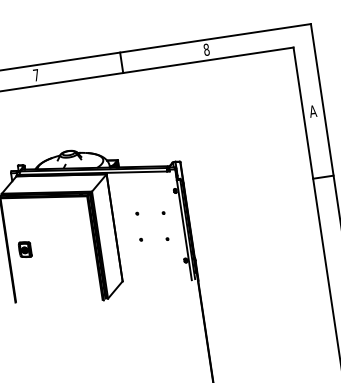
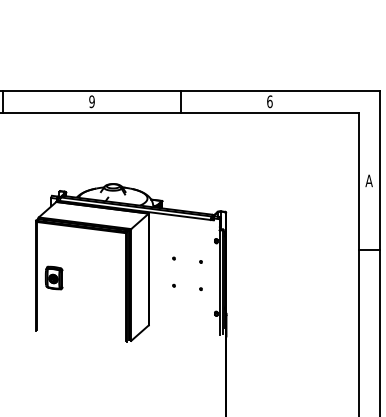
text: (206, 49) -> (269, 101), 8 -> 6
text: (35, 75) -> (91, 101), 7 -> 9
part: (24, 250) -> (53, 278), size x1.4

